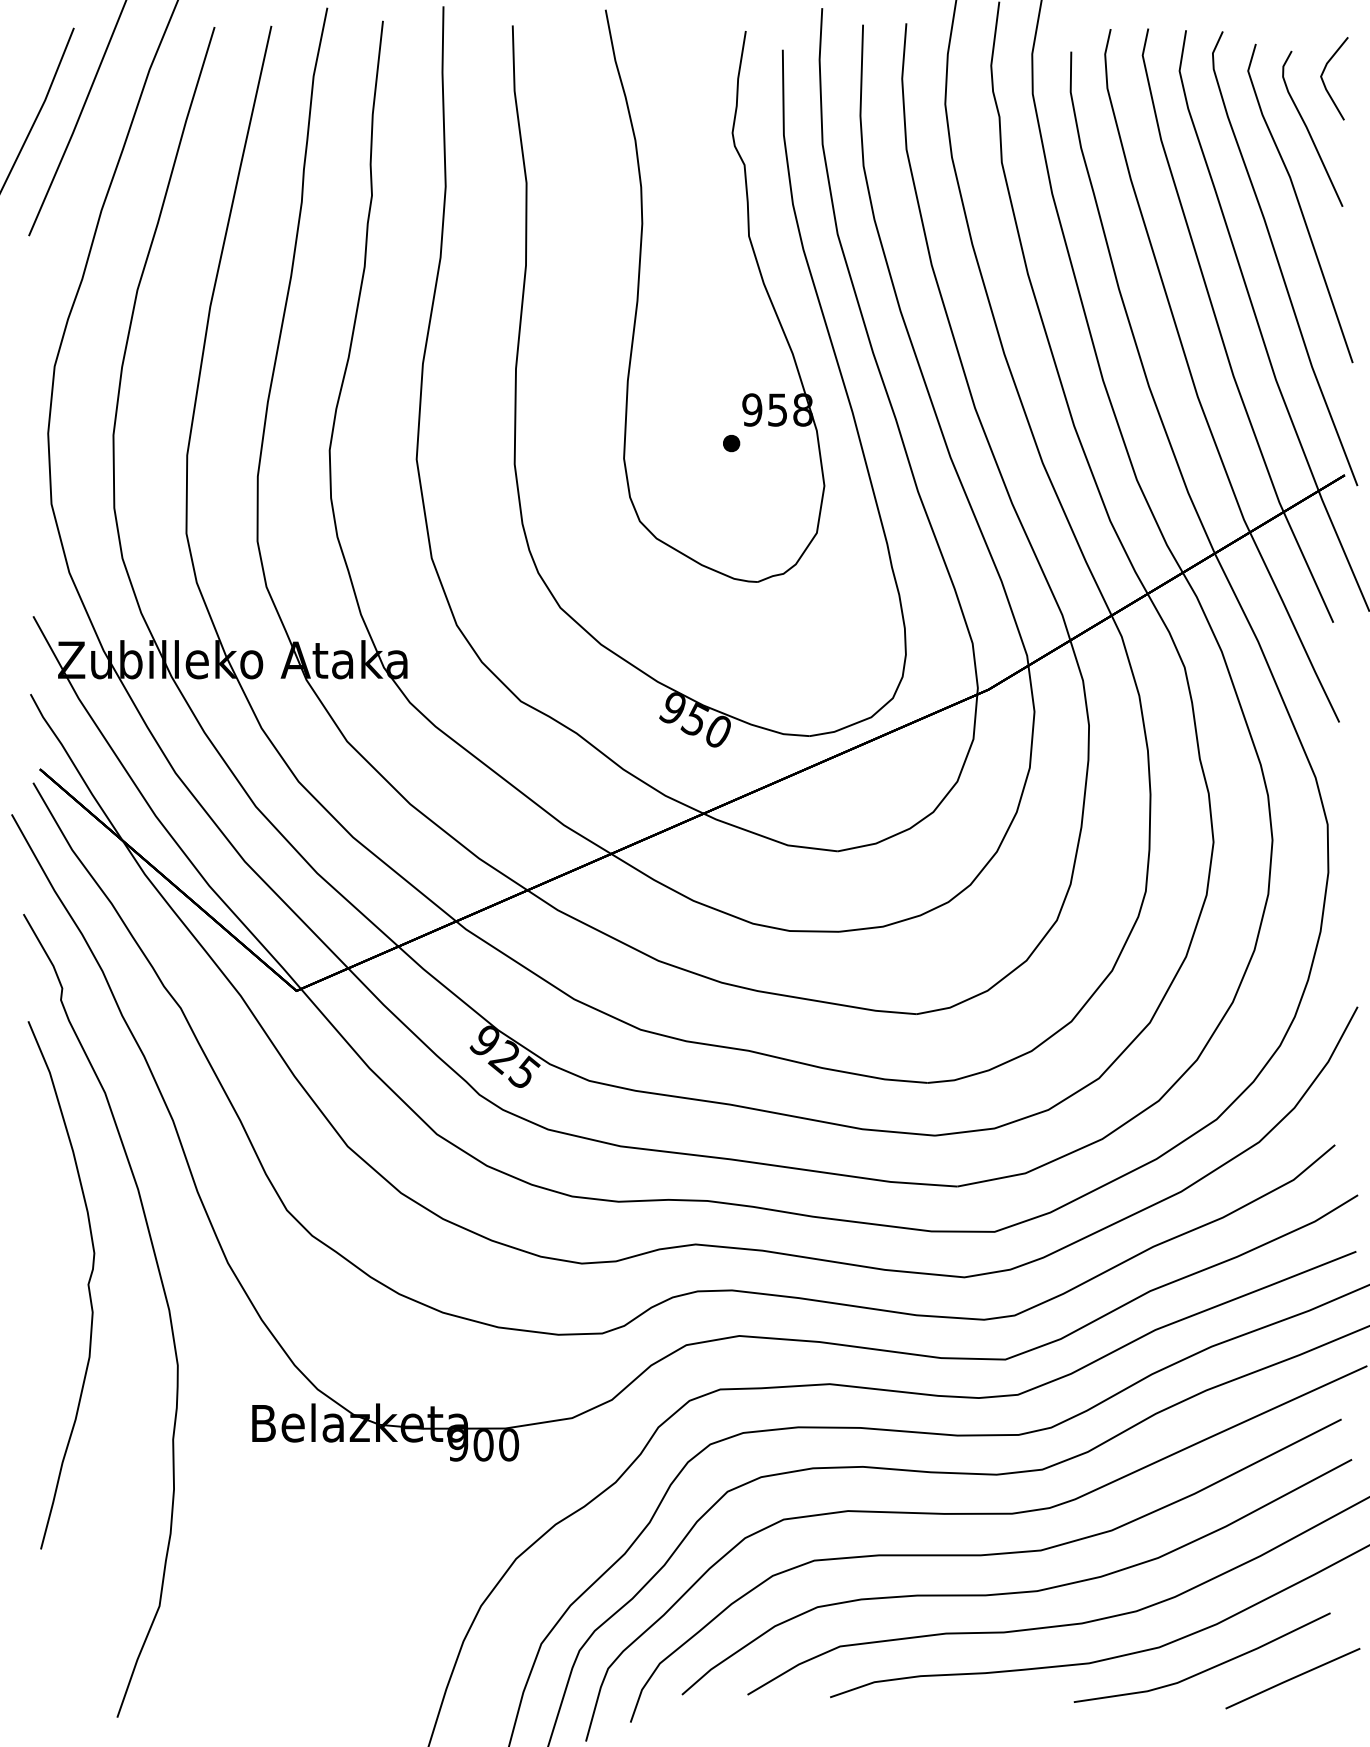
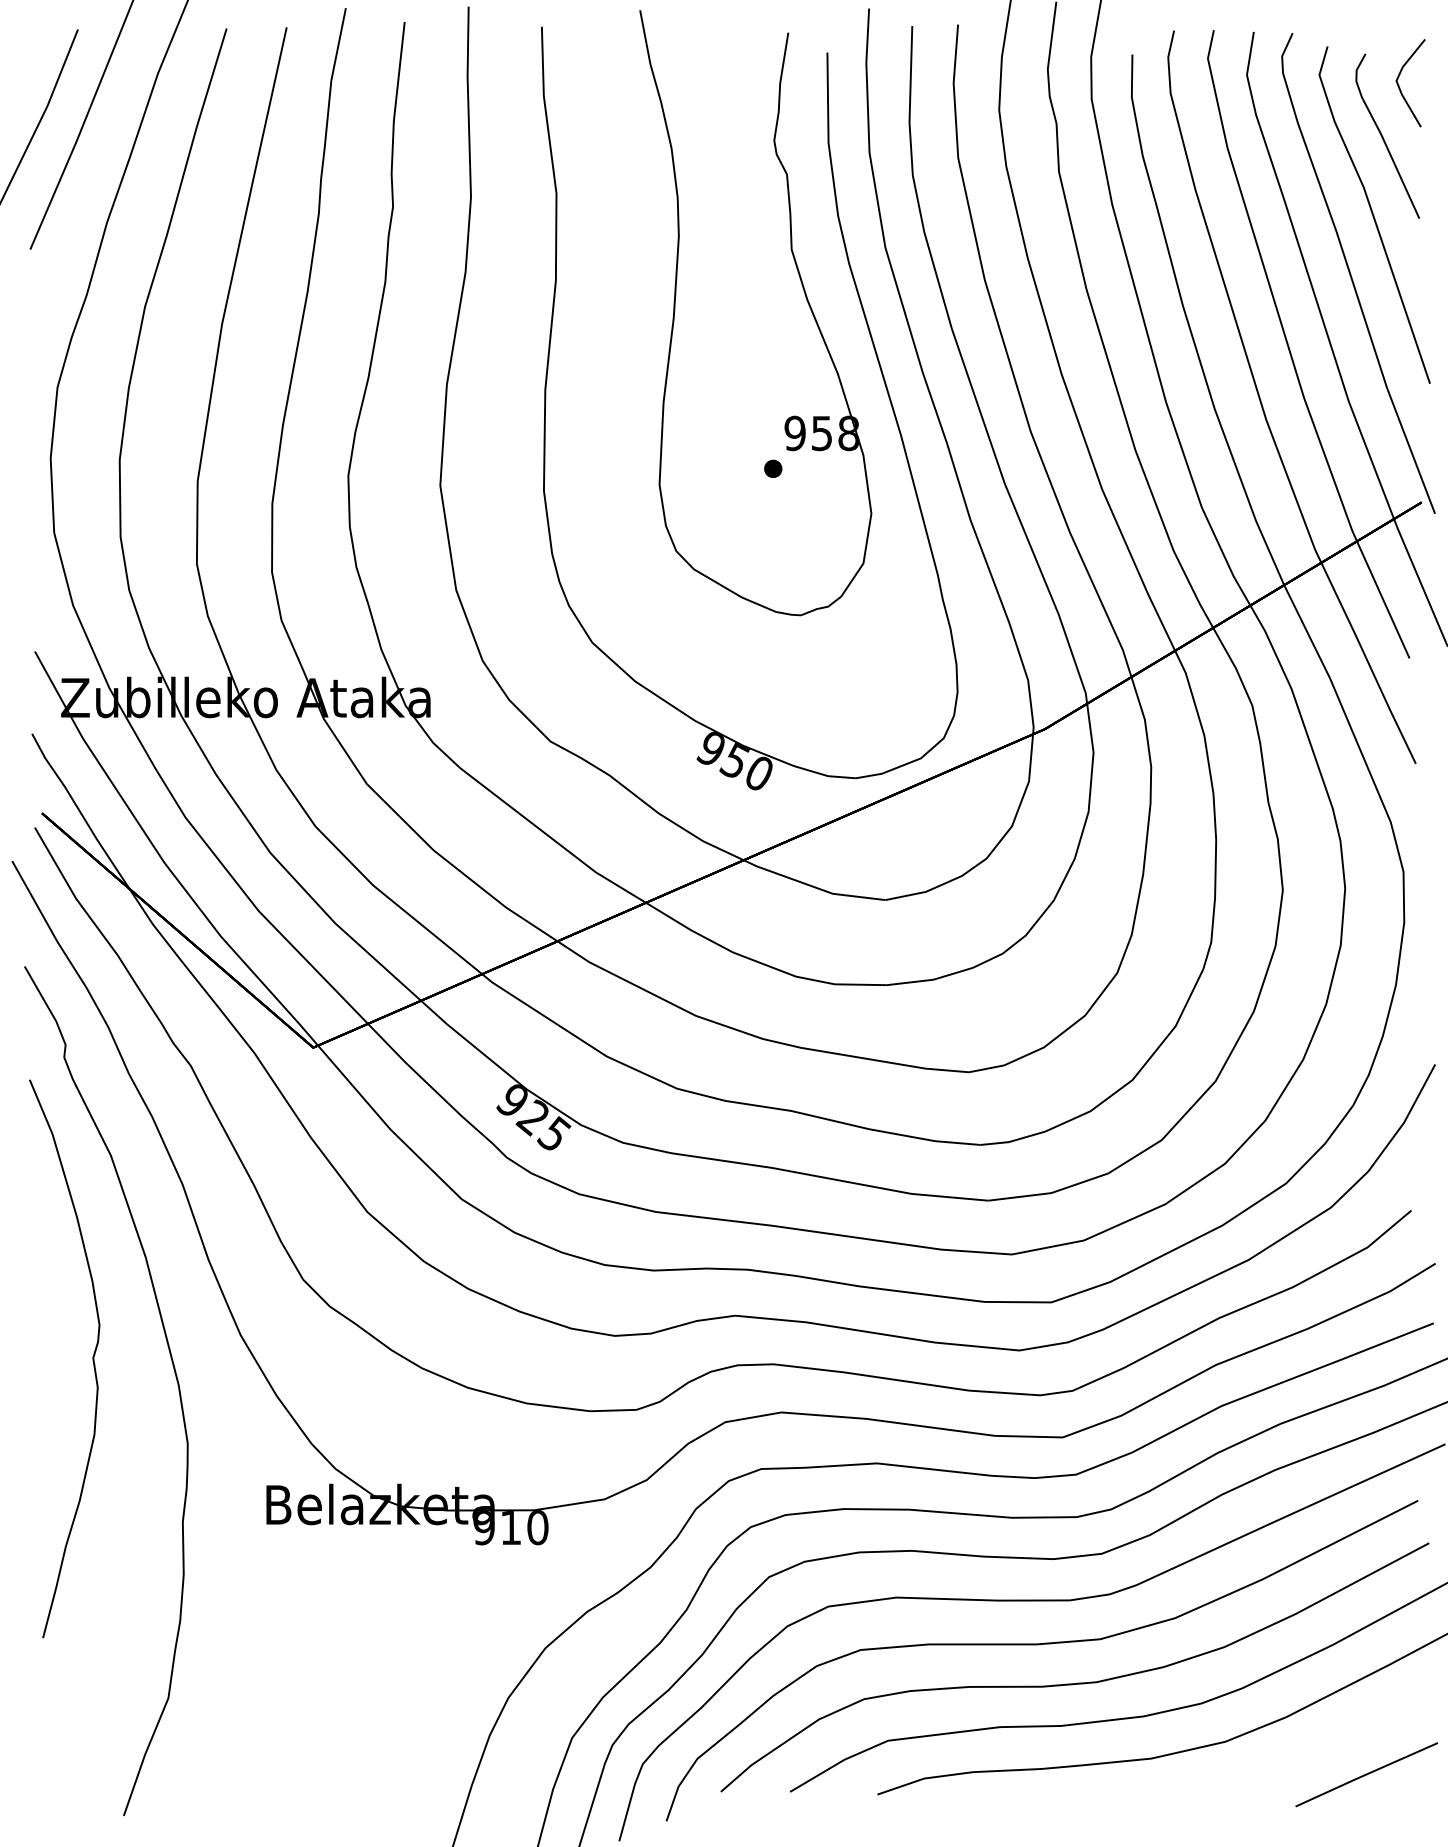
text: (483, 1445) -> (510, 1528), 900 -> 910
part: (1205, 1669) -> (1274, 1765), removed

